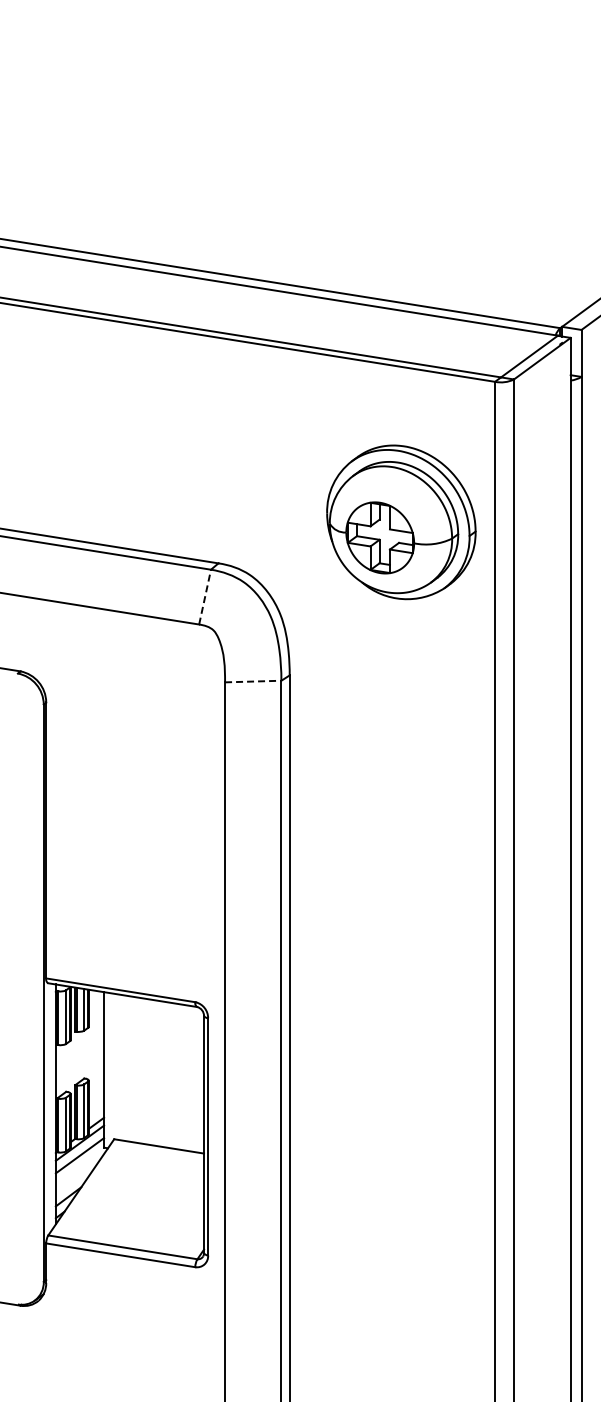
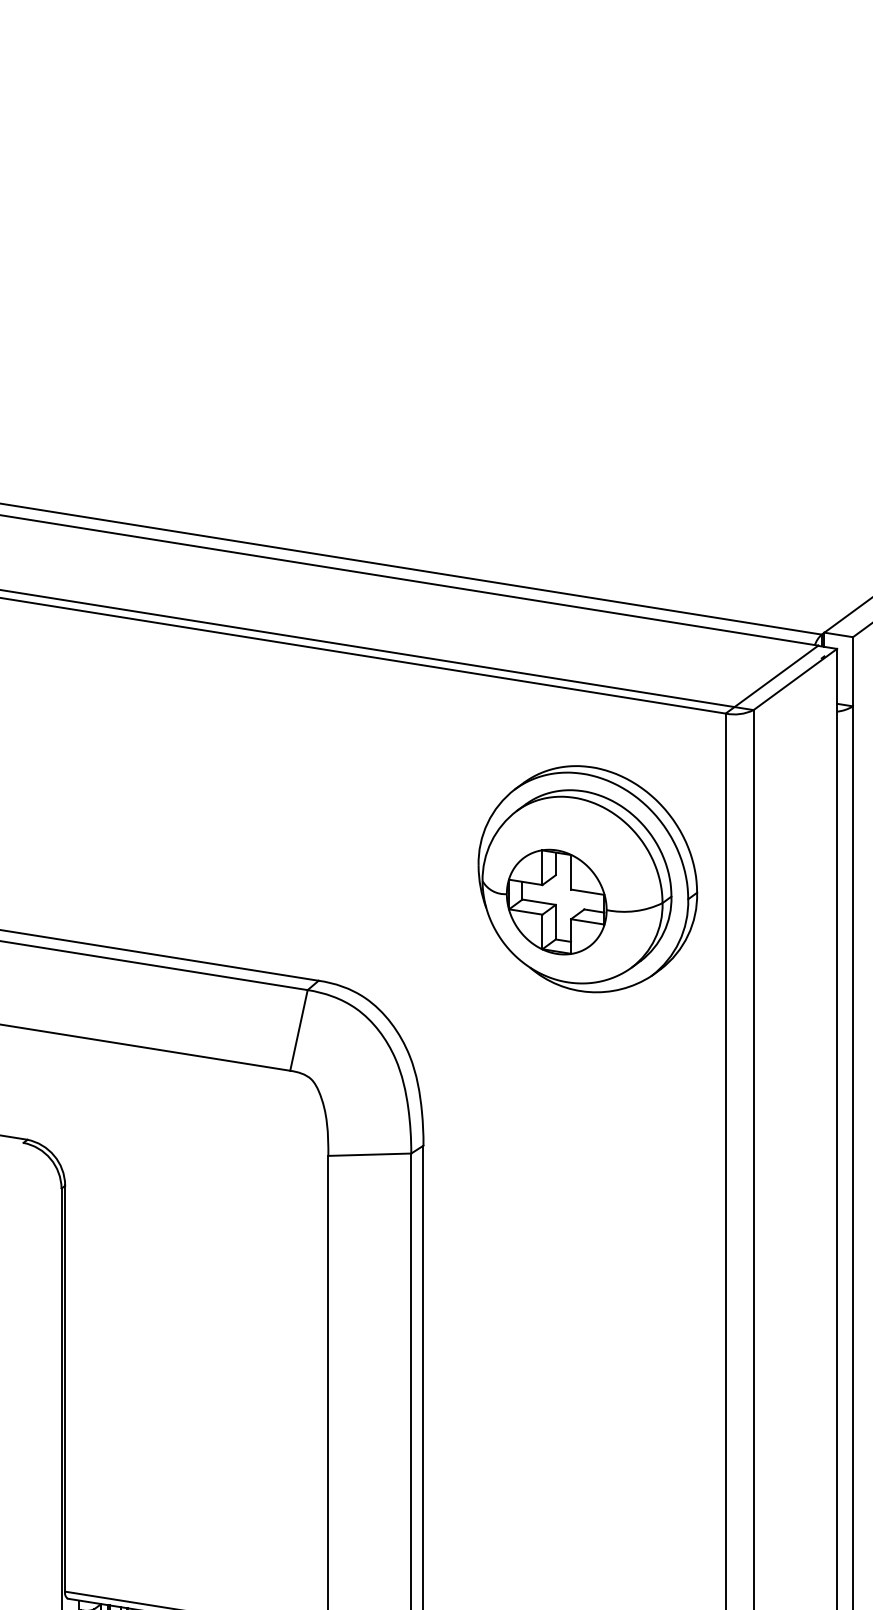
part: (401, 522) -> (588, 879), moved
line: (205, 596) -> (299, 1029), dashed -> solid
line: (253, 681) -> (370, 1154), dashed -> solid

